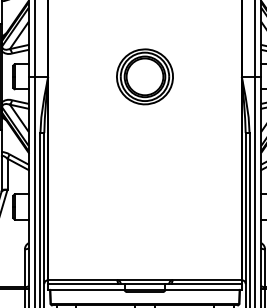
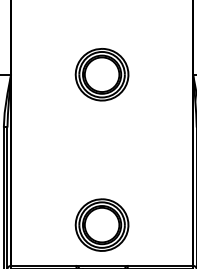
part: (144, 236) -> (101, 224), added

